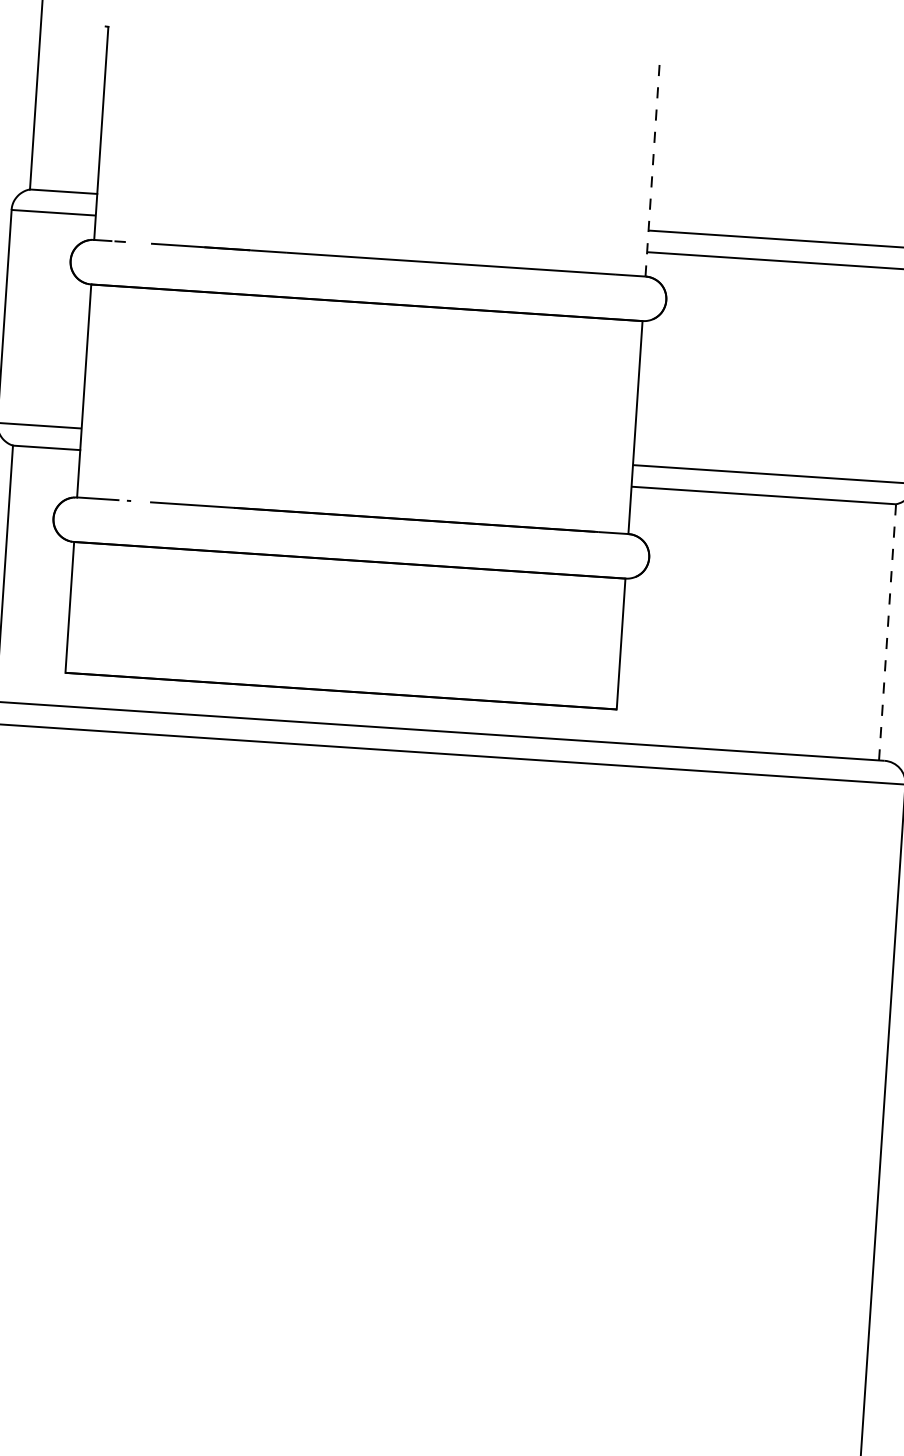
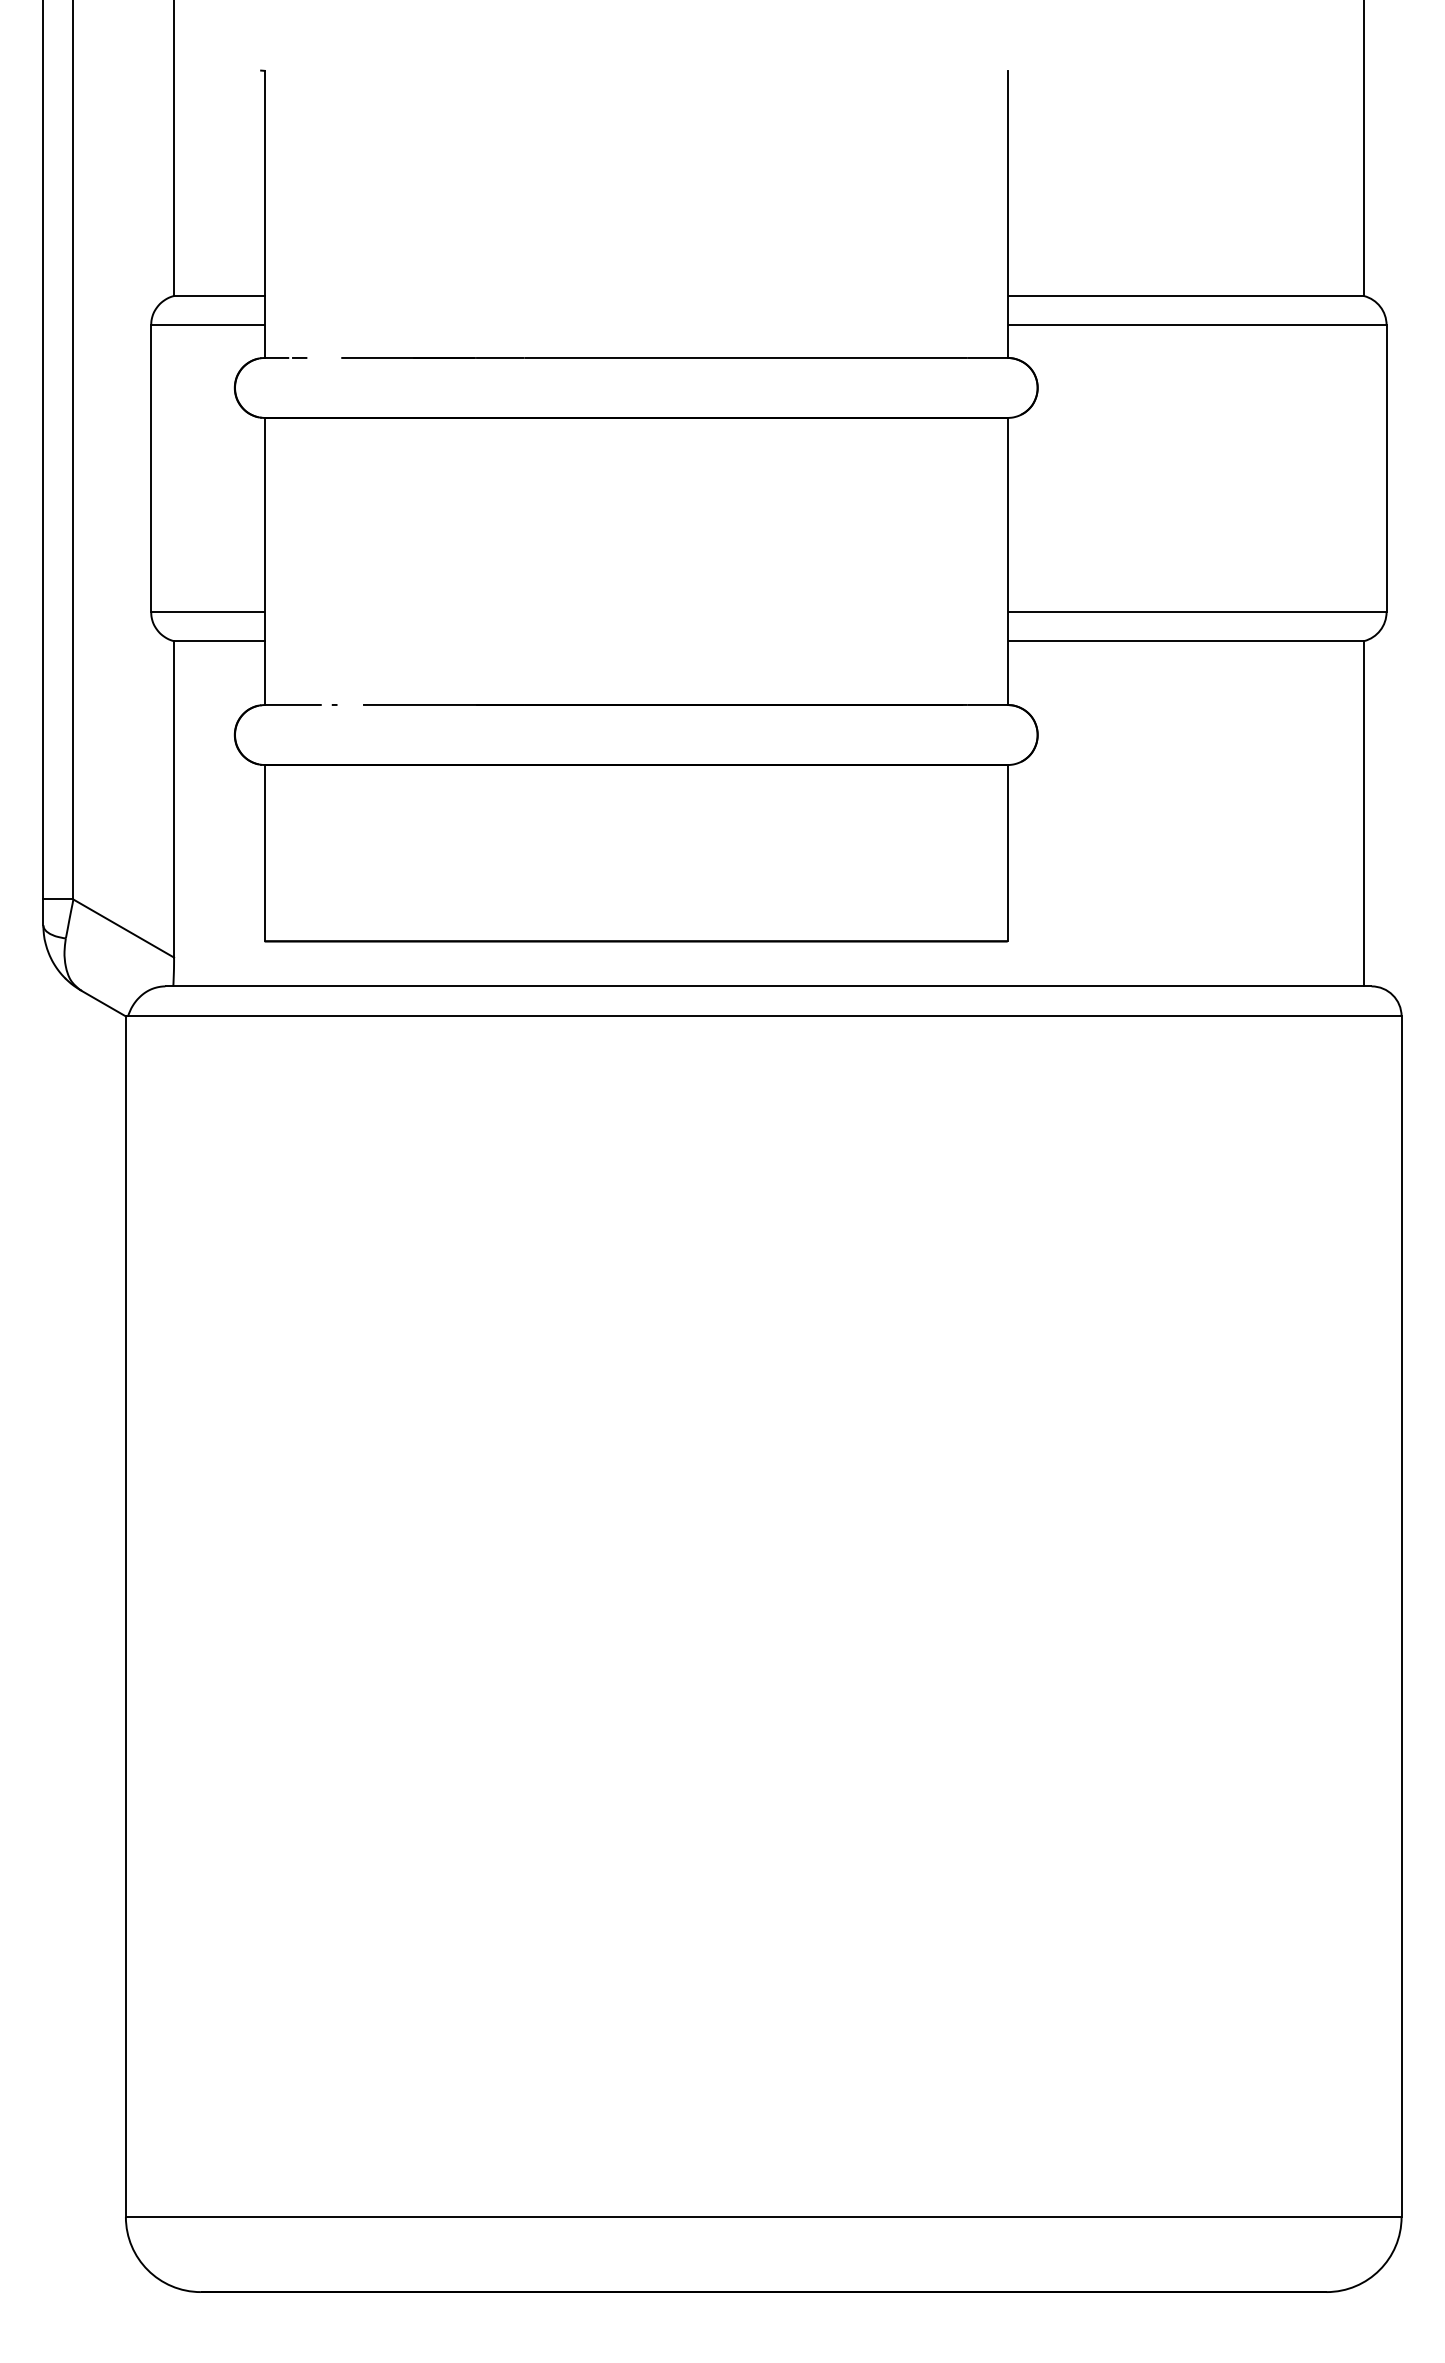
line: (652, 170) -> (1007, 214), dashed -> solid
line: (887, 632) -> (1364, 813), dashed -> solid

